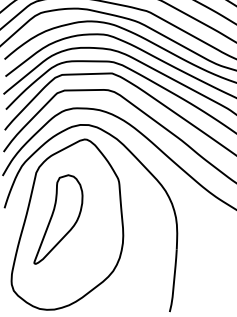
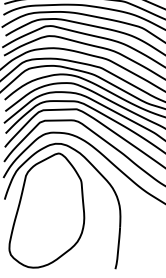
part: (57, 218) -> (40, 206), removed

